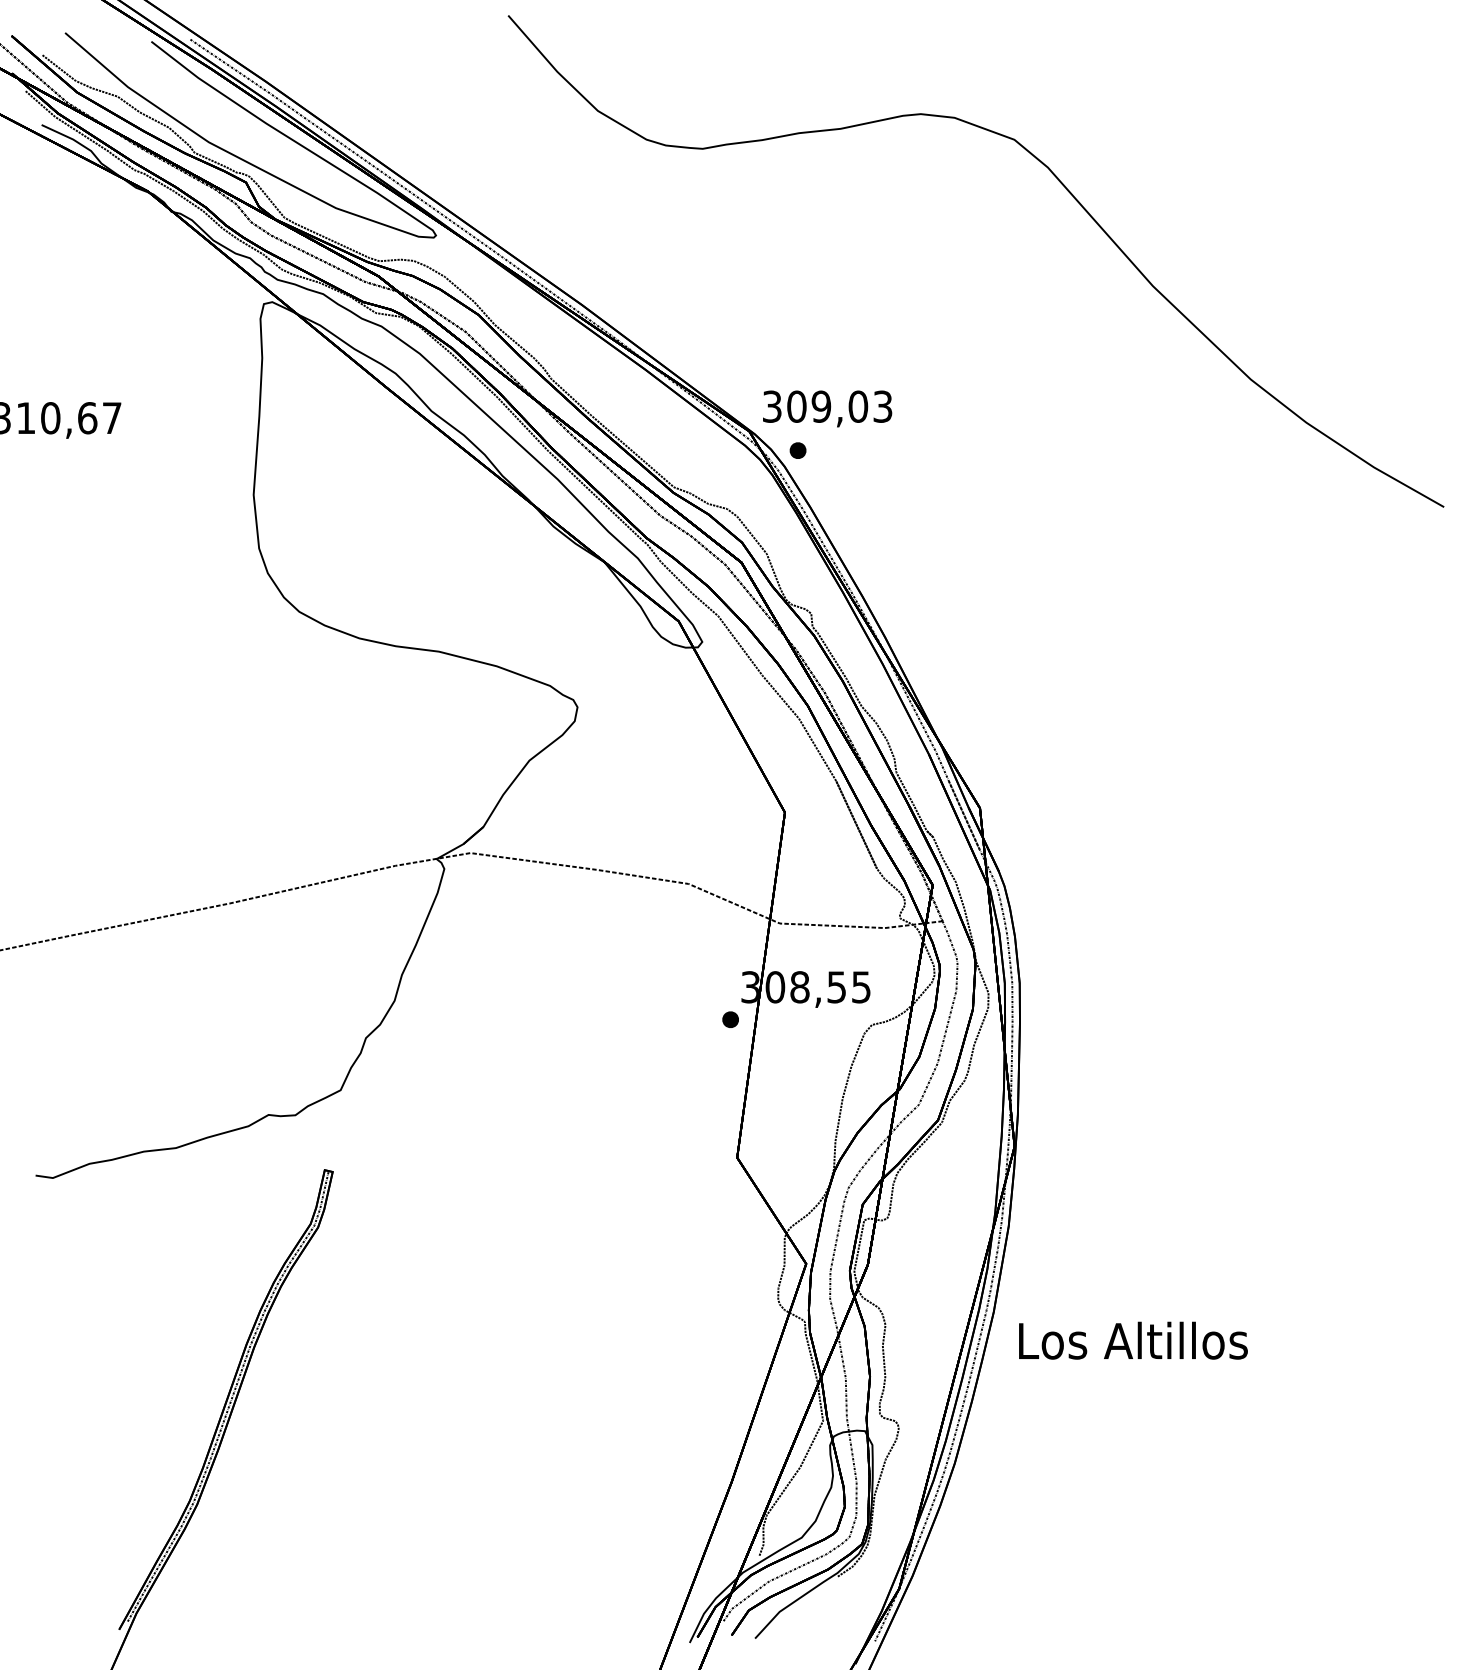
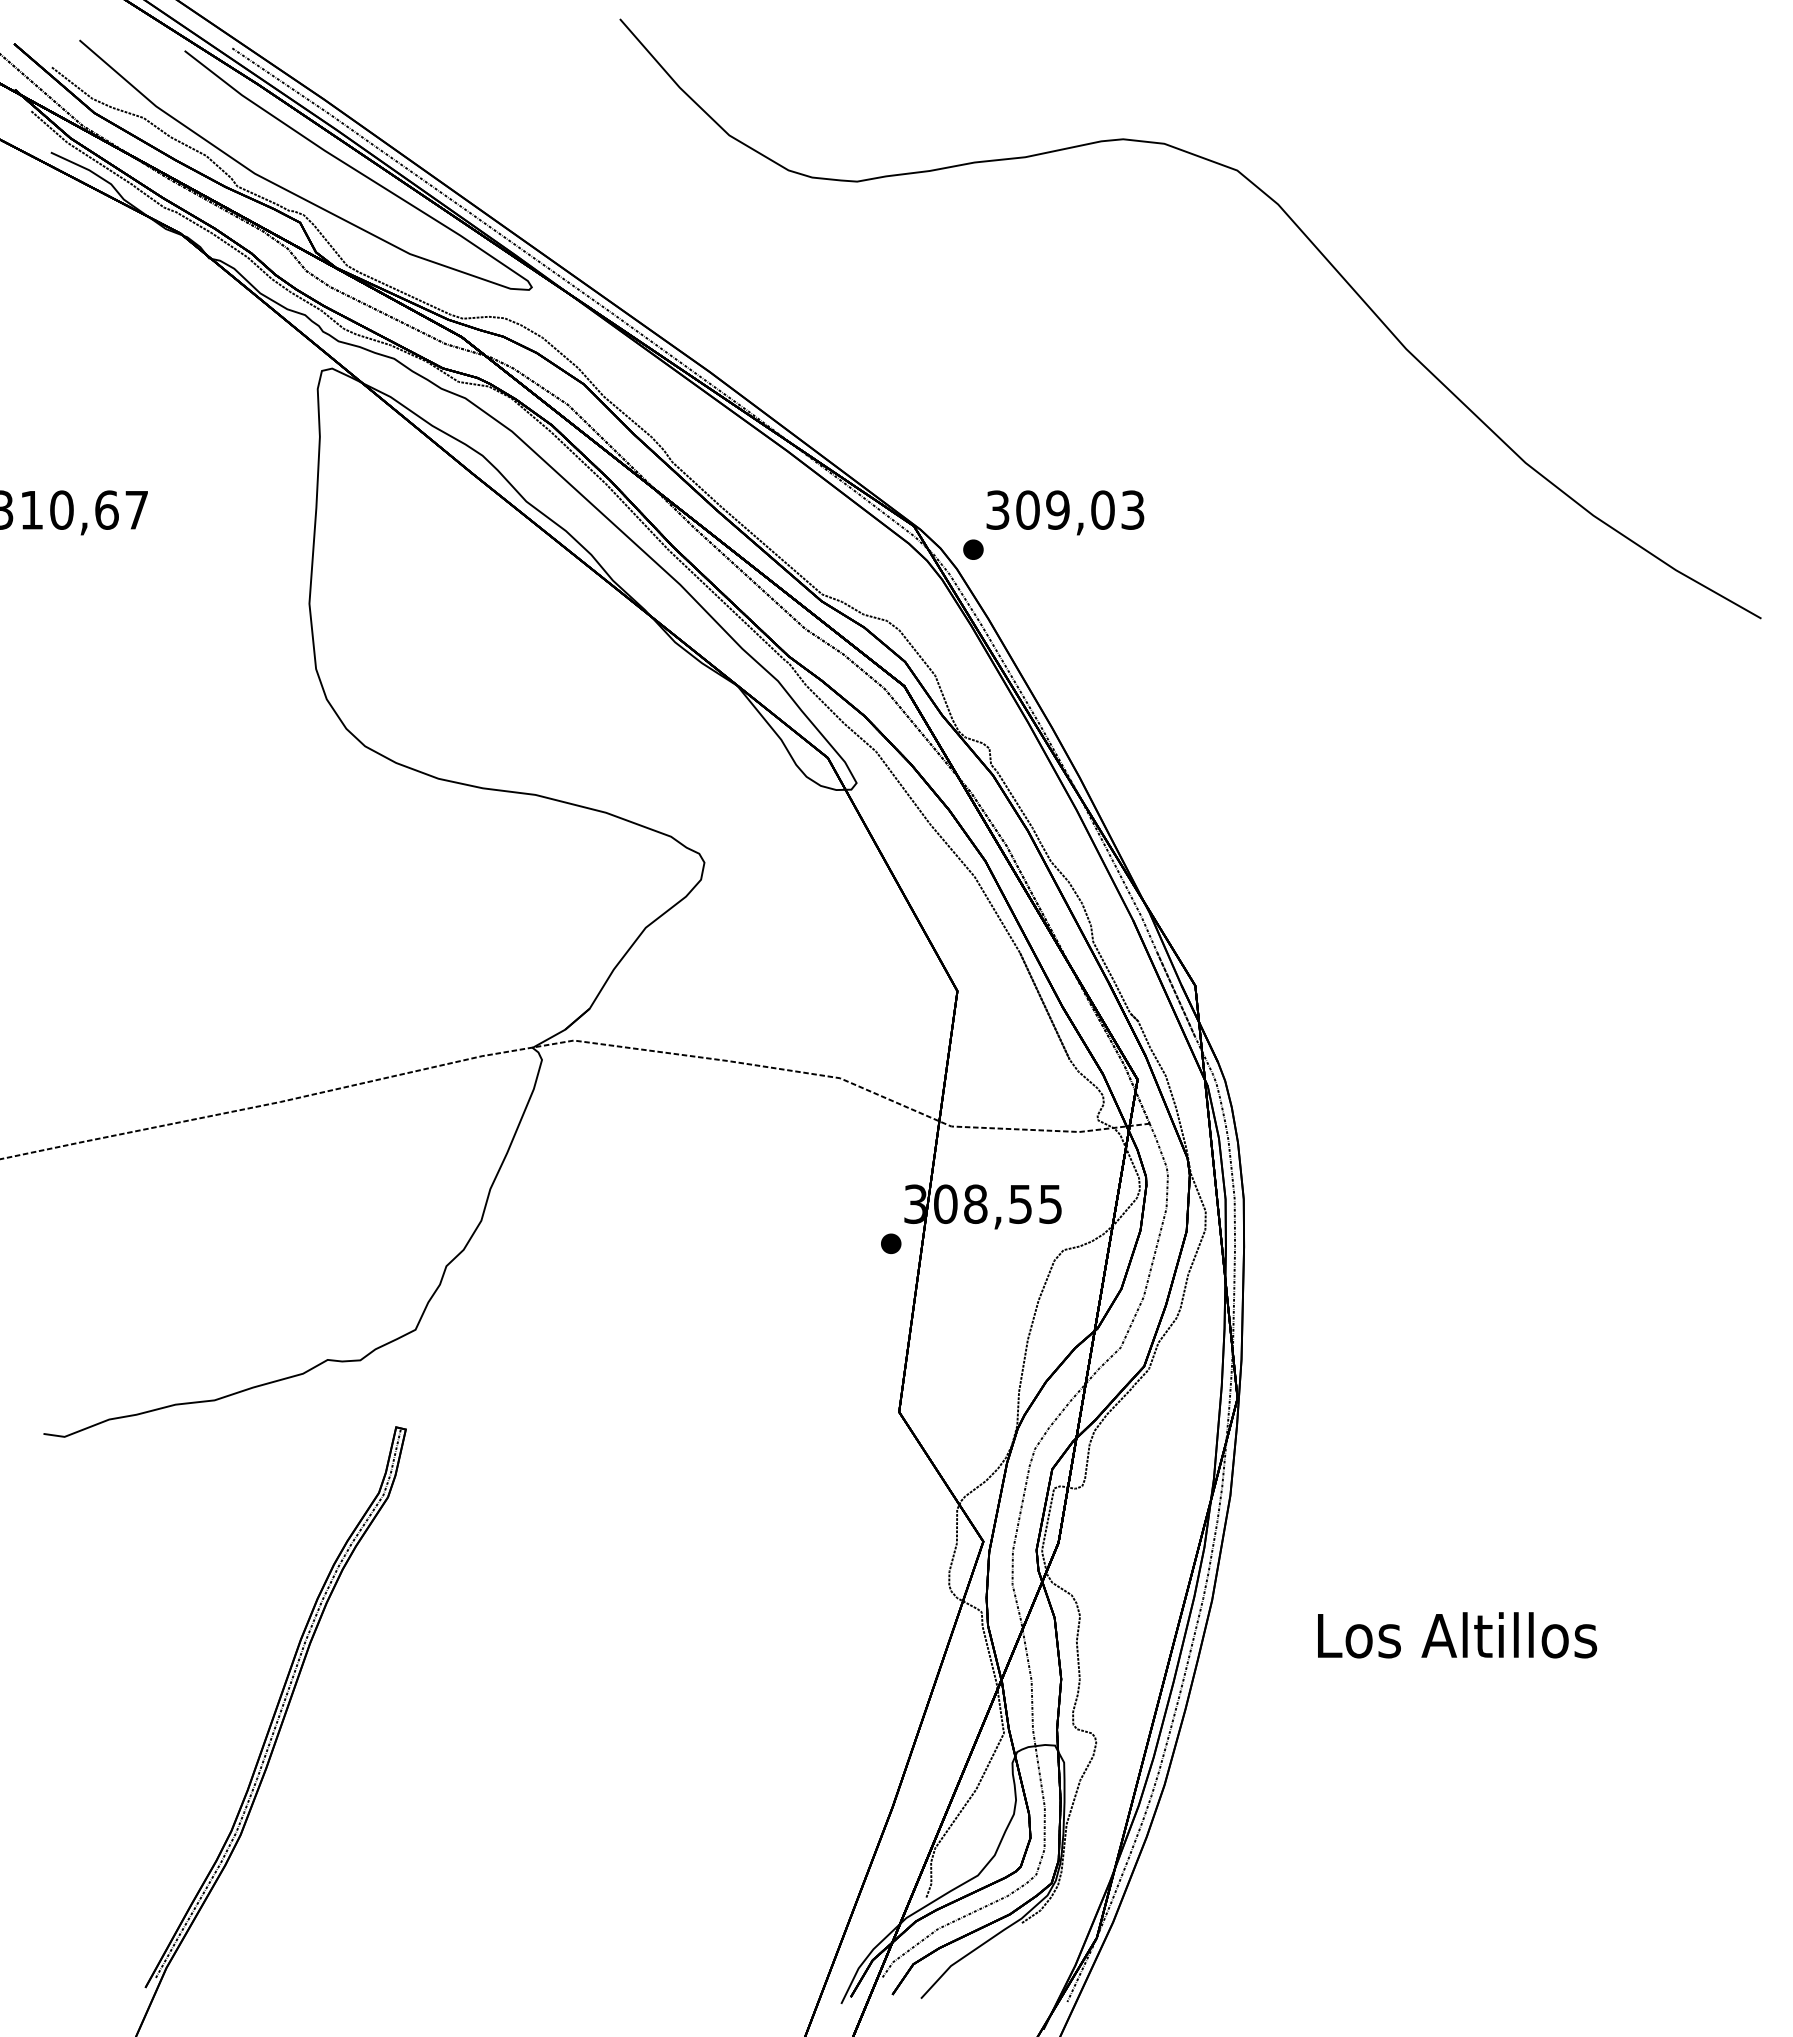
text: (827, 408) -> (1065, 512), moved
text: (1133, 1340) -> (1457, 1635), moved

